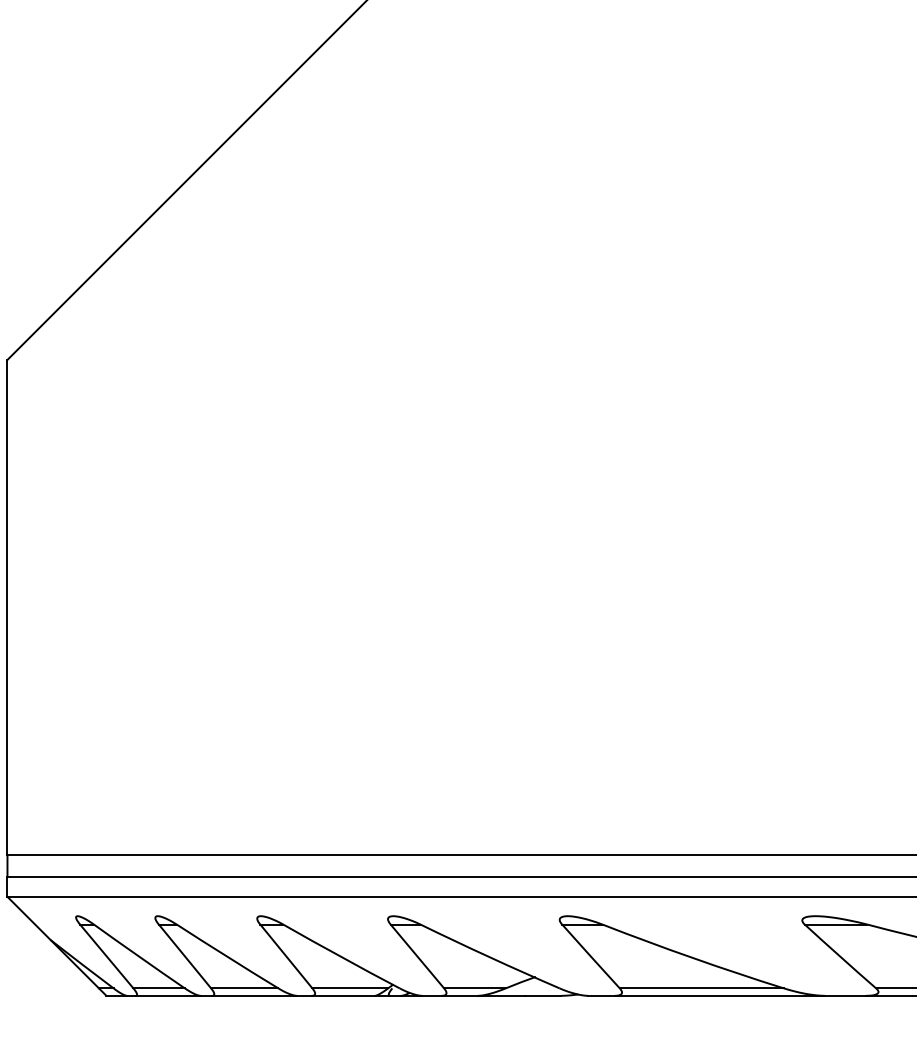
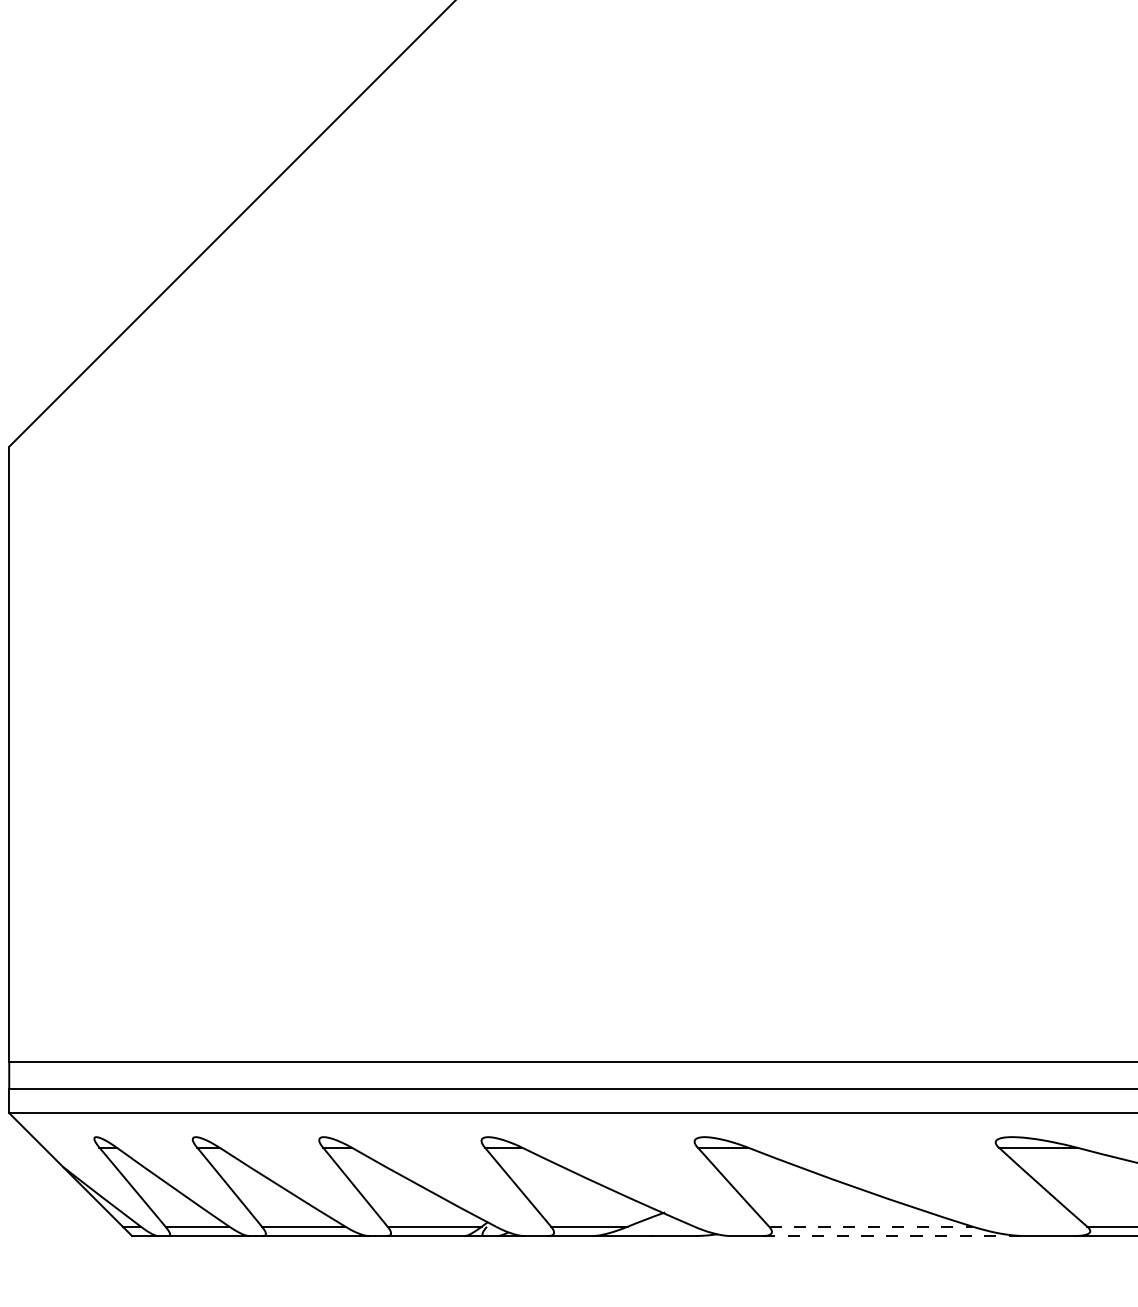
line: (702, 988) -> (871, 1226), solid -> dashed
line: (720, 995) -> (894, 1235), solid -> dashed

